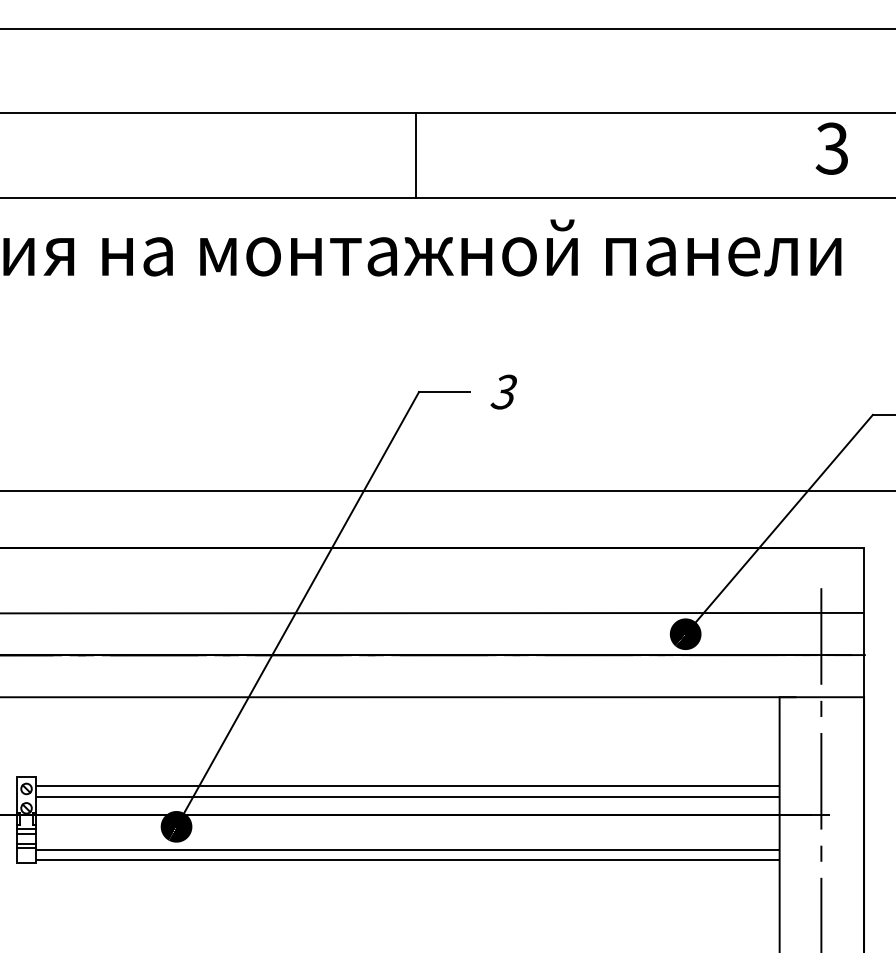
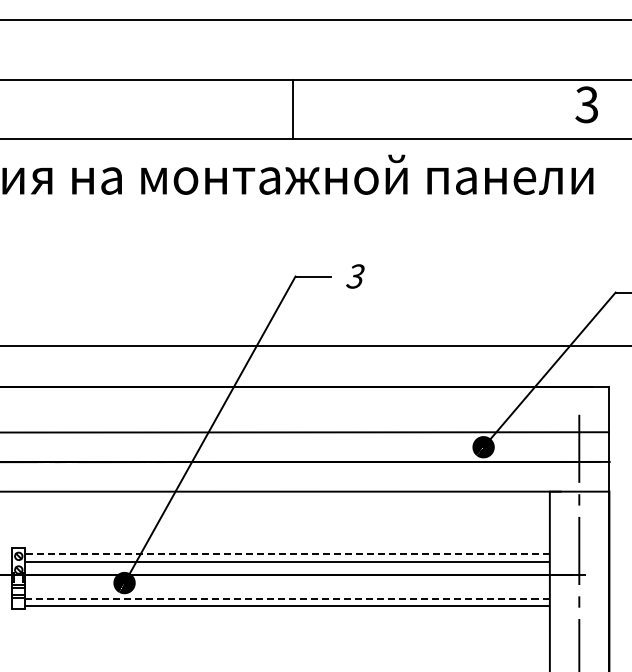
line: (407, 786) -> (287, 554), solid -> dashed
line: (409, 850) -> (288, 599), solid -> dashed

